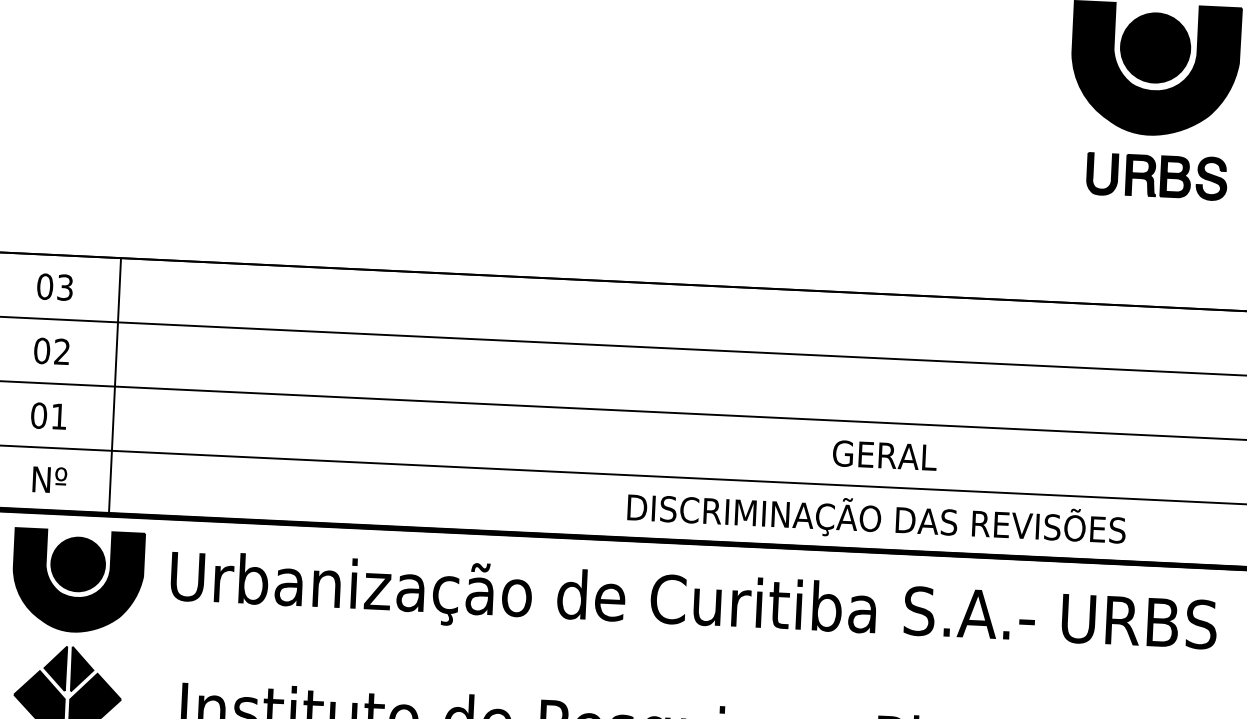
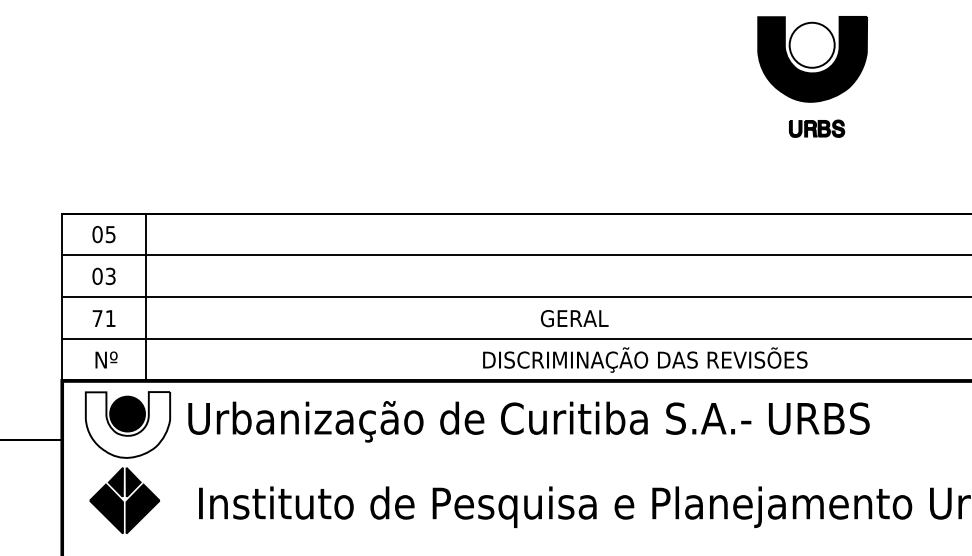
fill: (1154, 46) -> (811, 44), removed
part: (1156, 176) -> (816, 128), size x0.6
text: (65, 286) -> (110, 233), 03 -> 05
text: (61, 352) -> (110, 276), 02 -> 03
text: (38, 415) -> (97, 318), 01 -> 71
text: (884, 455) -> (574, 318), moved
fill: (77, 580) -> (127, 424), removed

